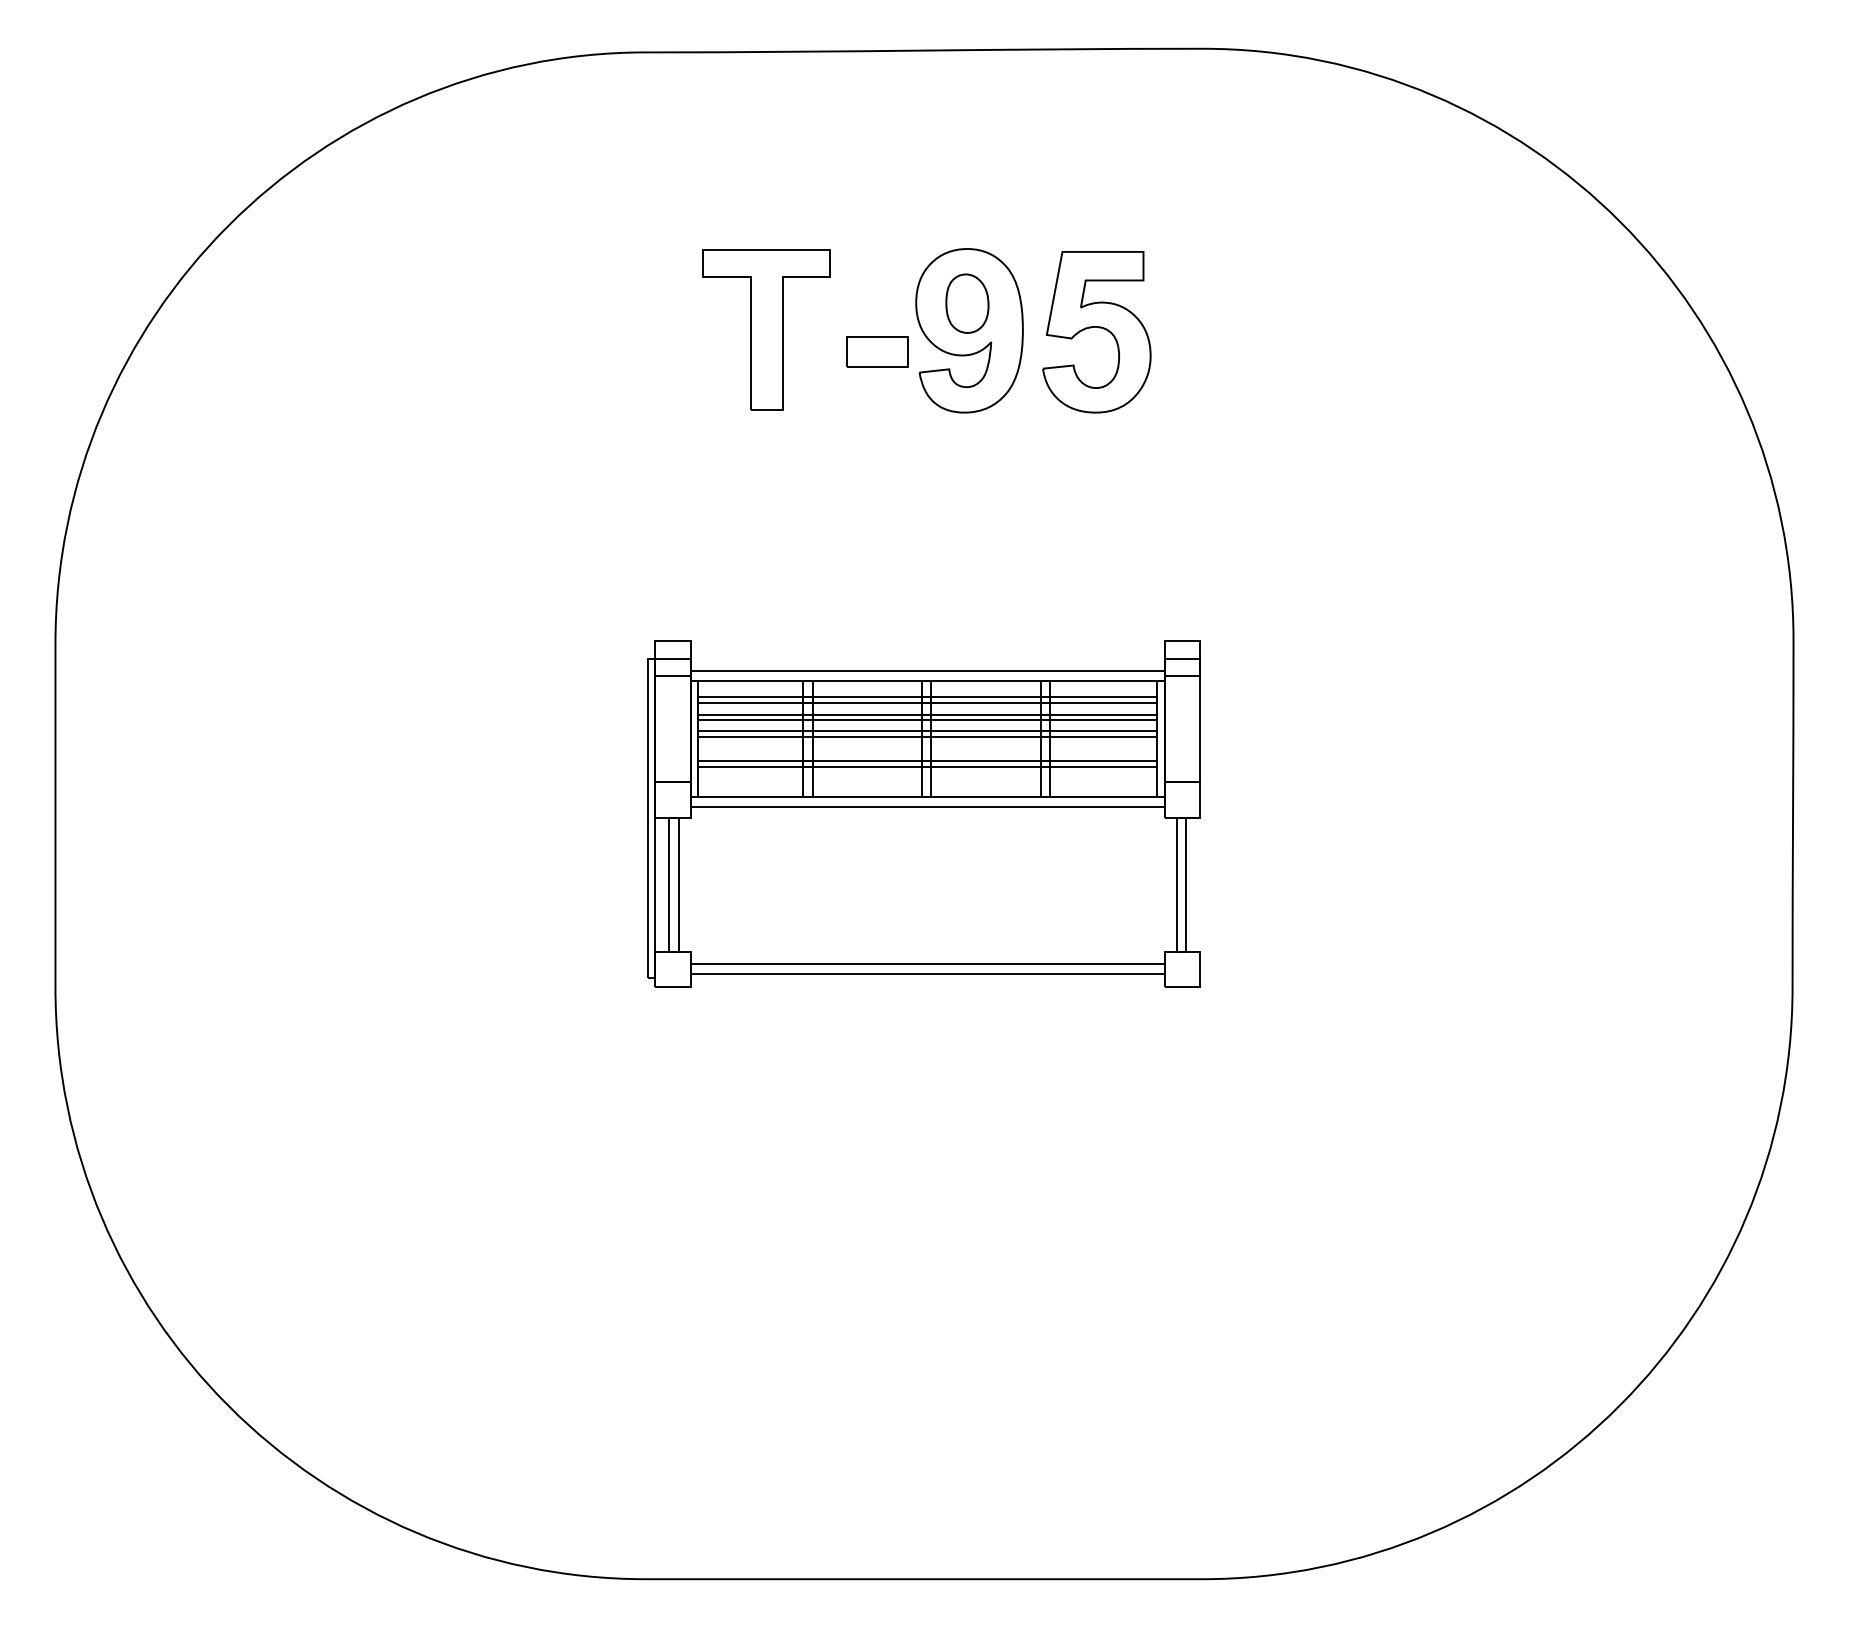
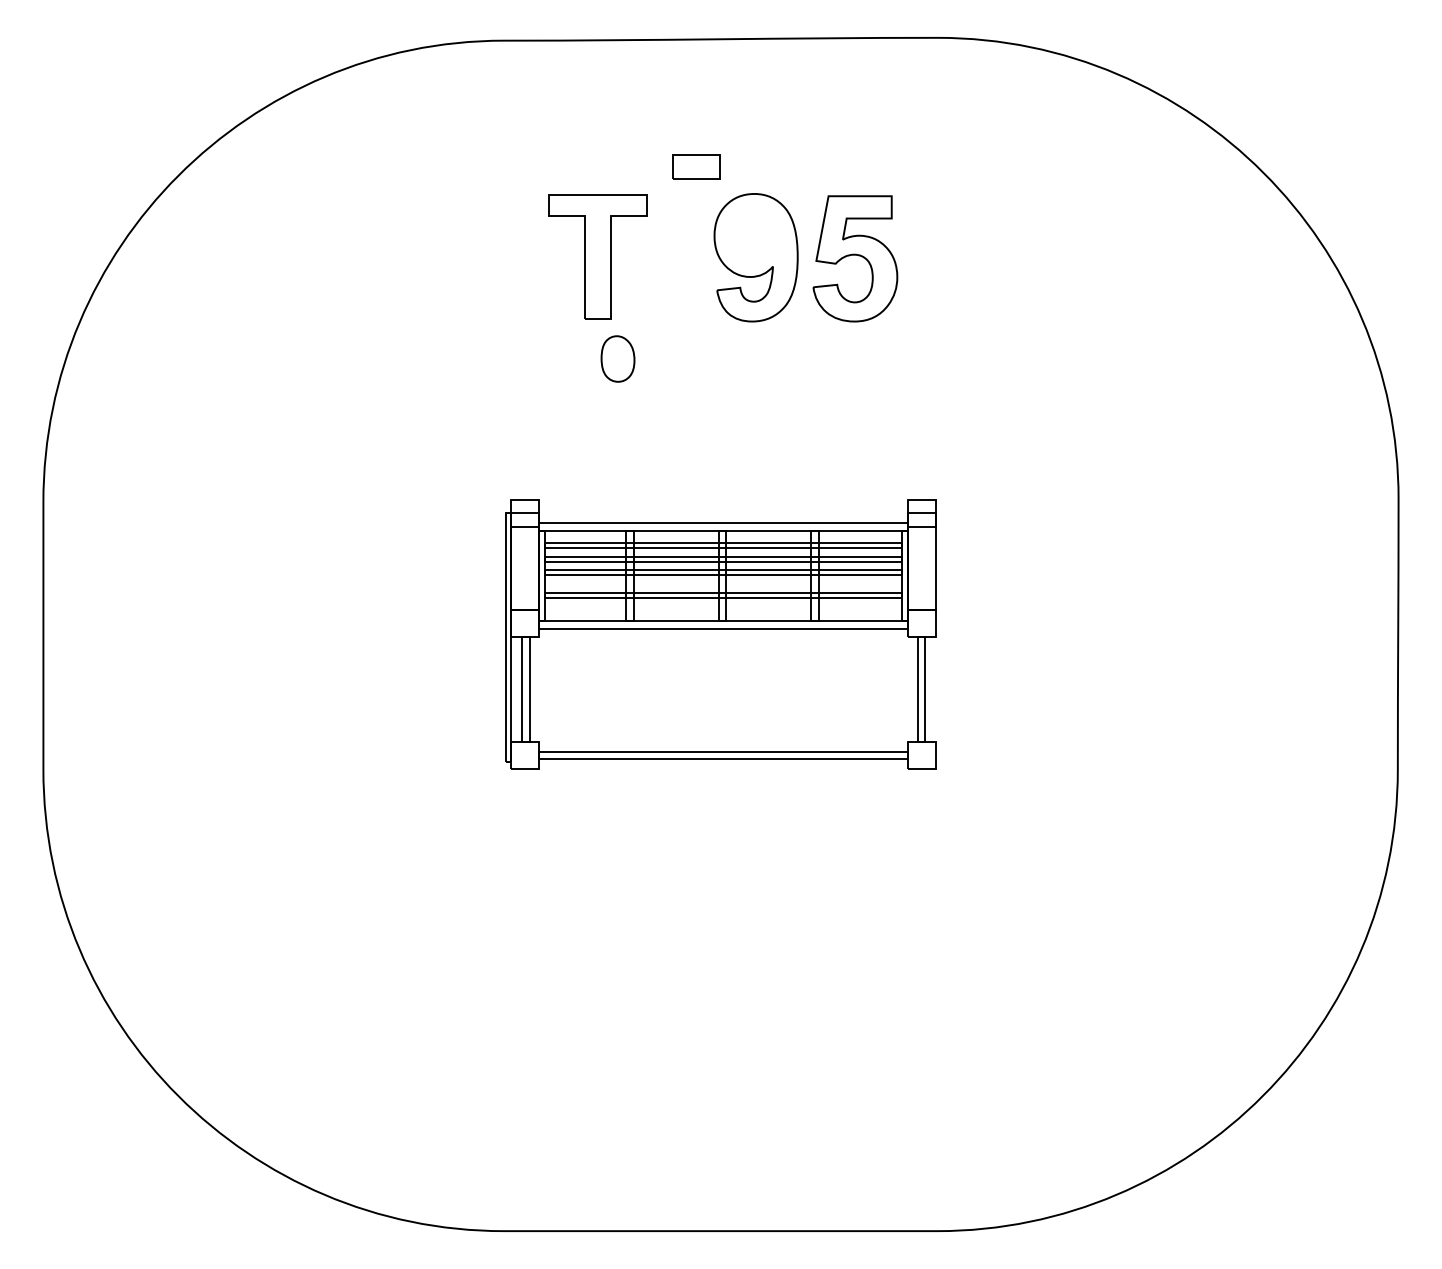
part: (967, 303) -> (618, 358), moved
part: (877, 351) -> (696, 167), moved

